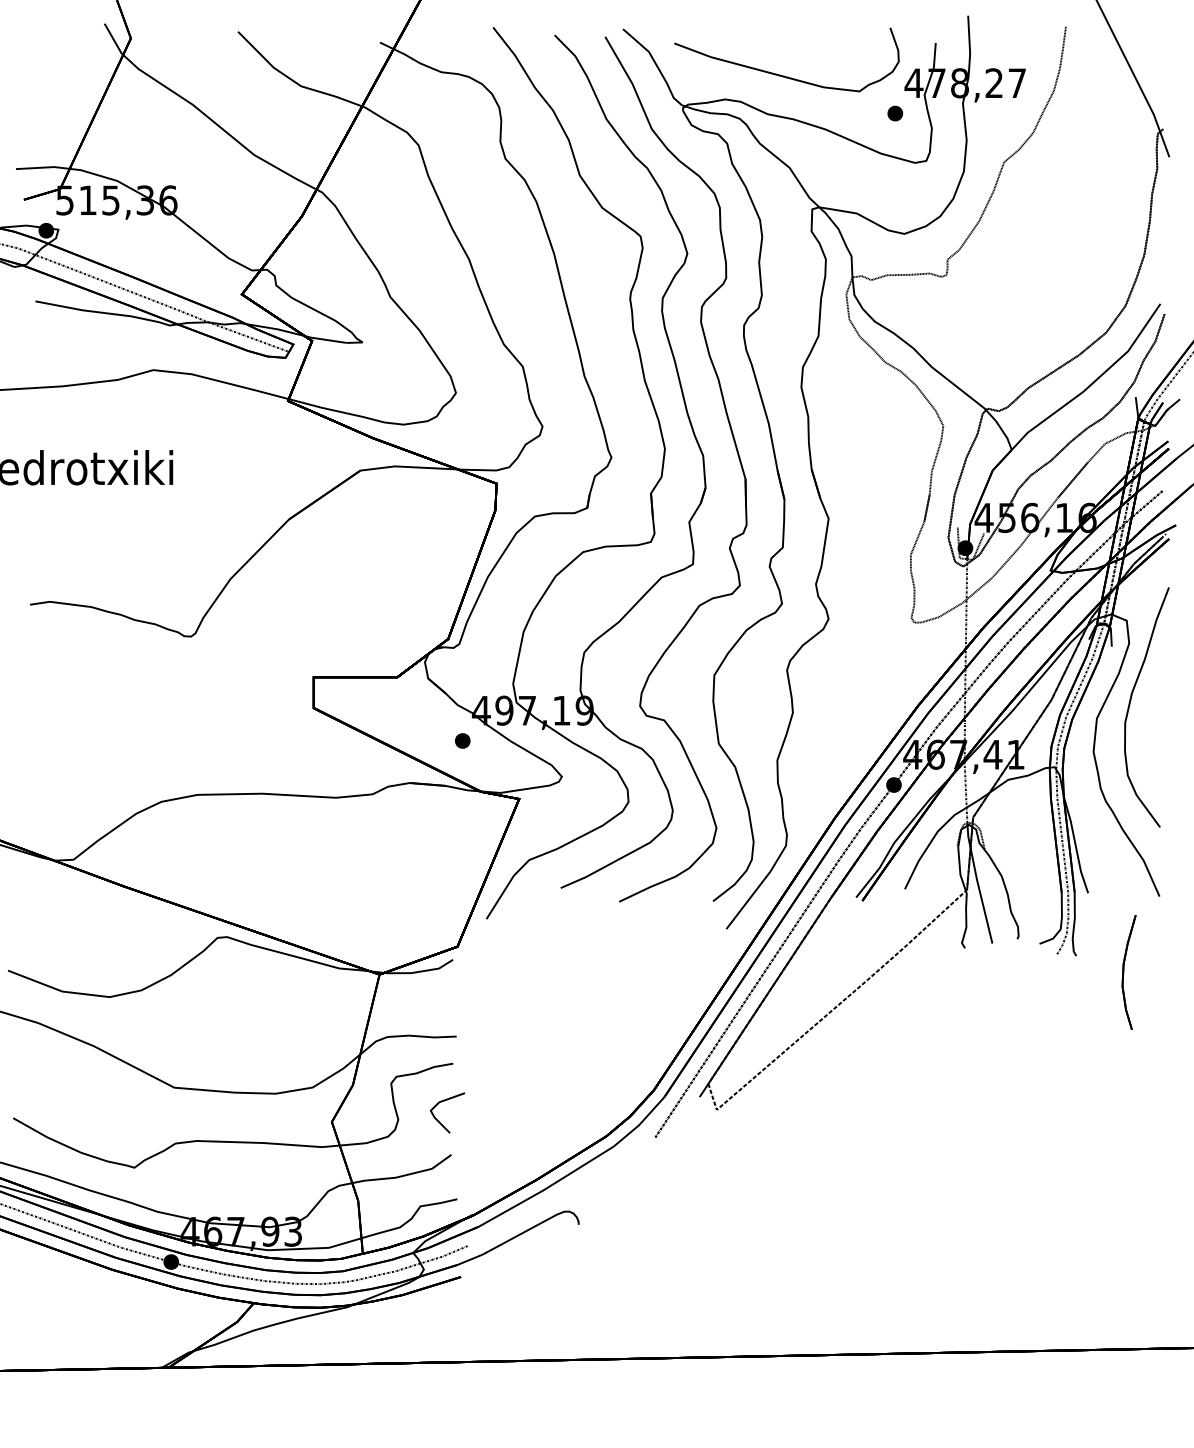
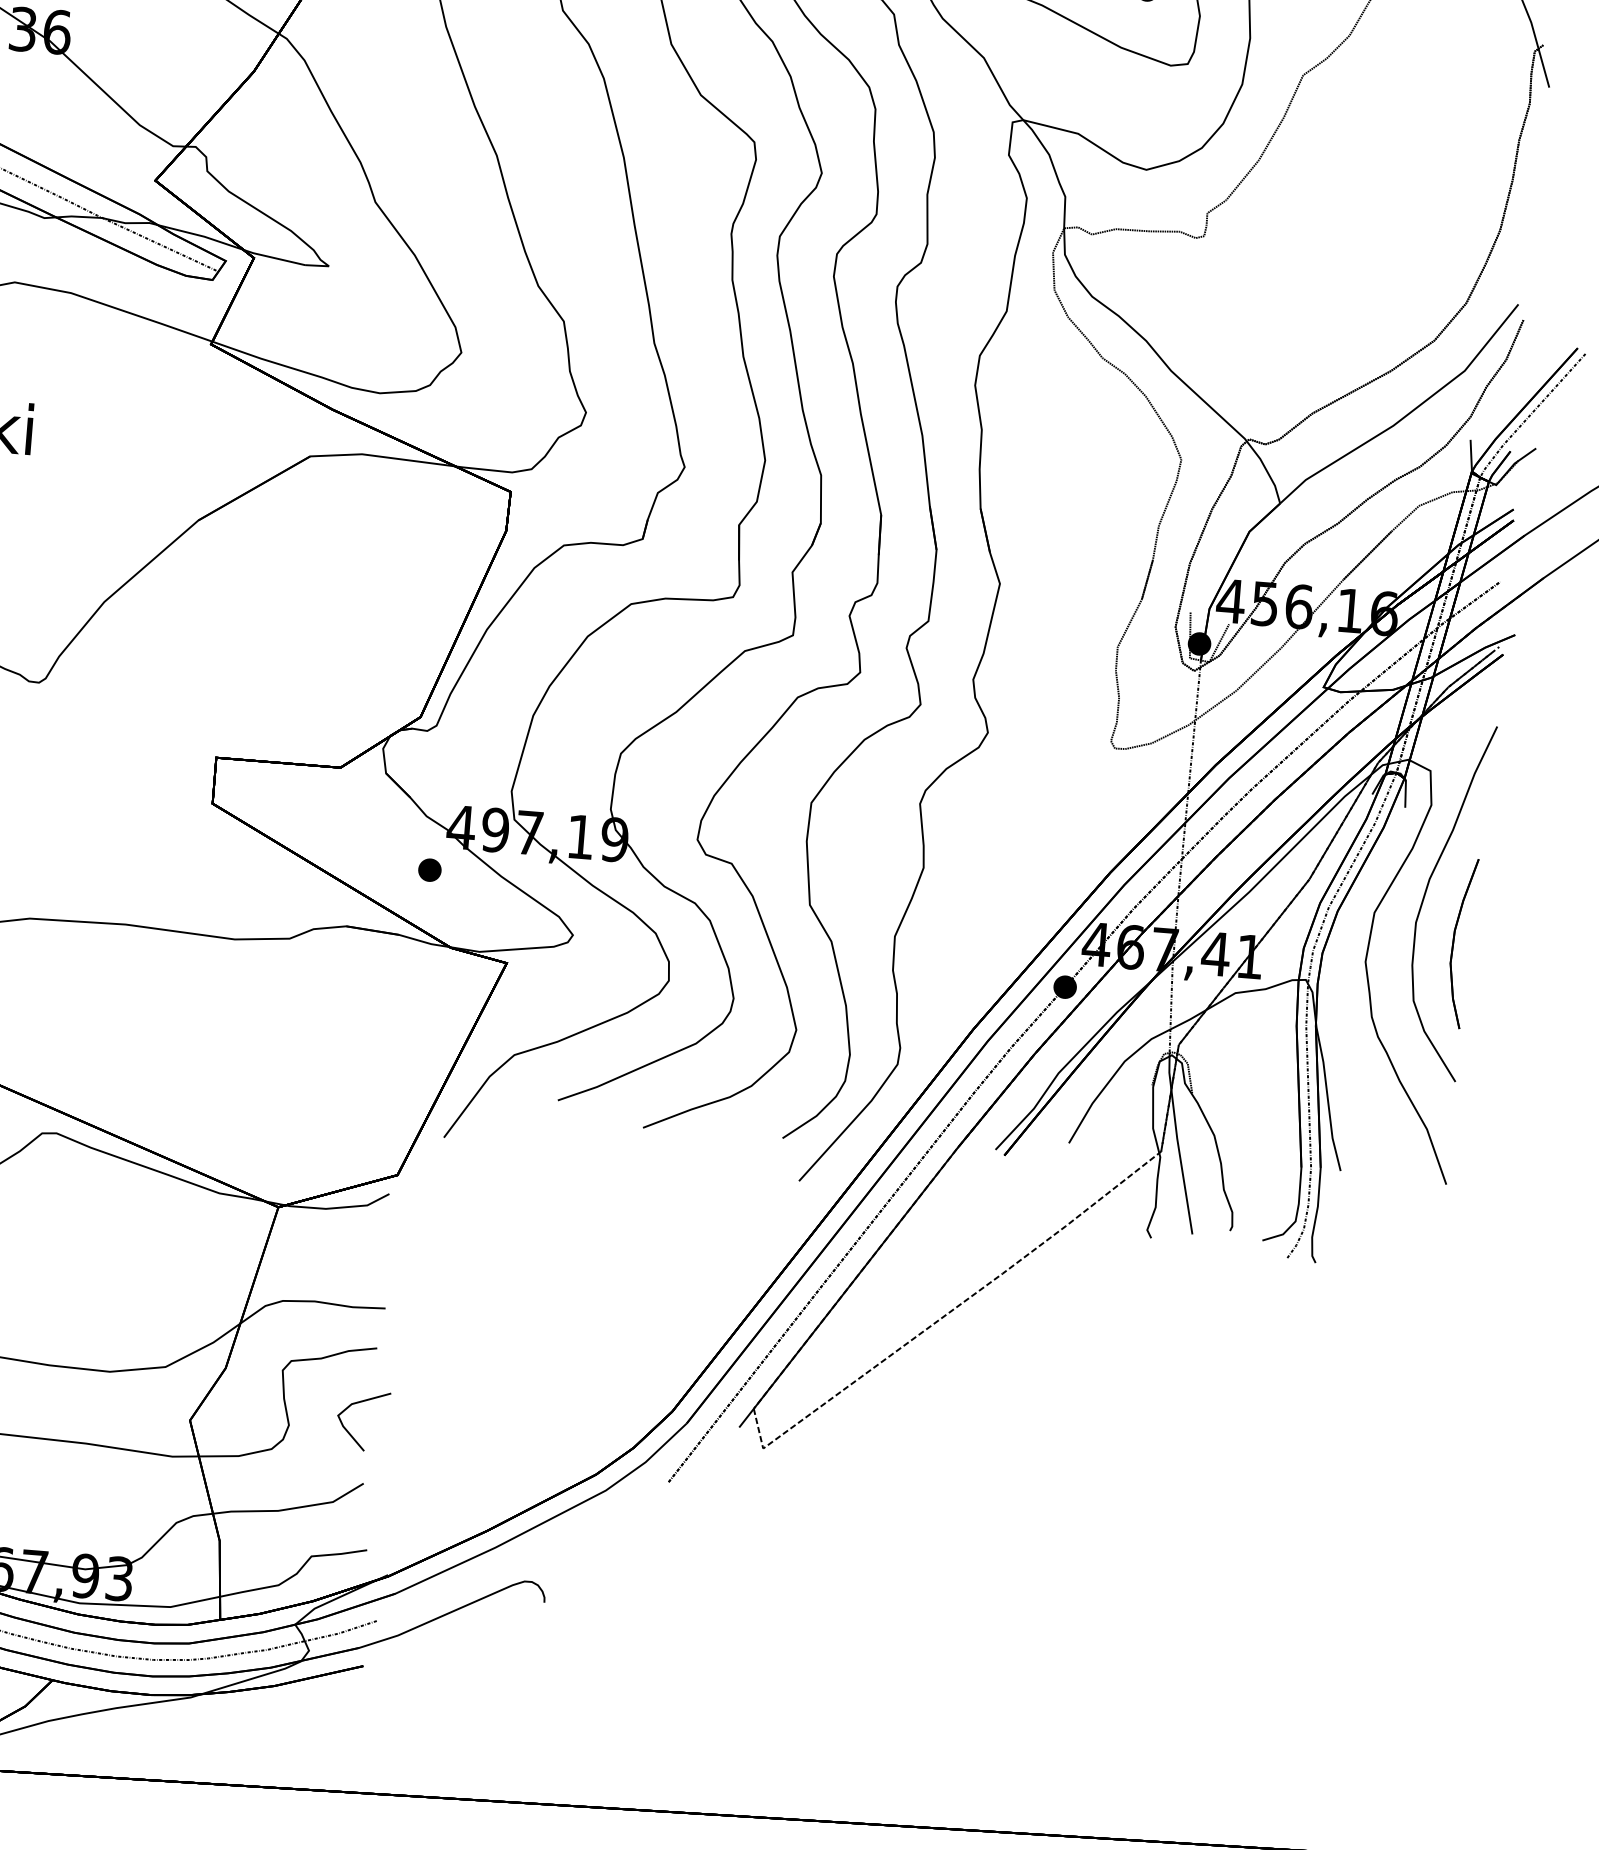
part: (1128, 972) -> (1461, 943), moved

